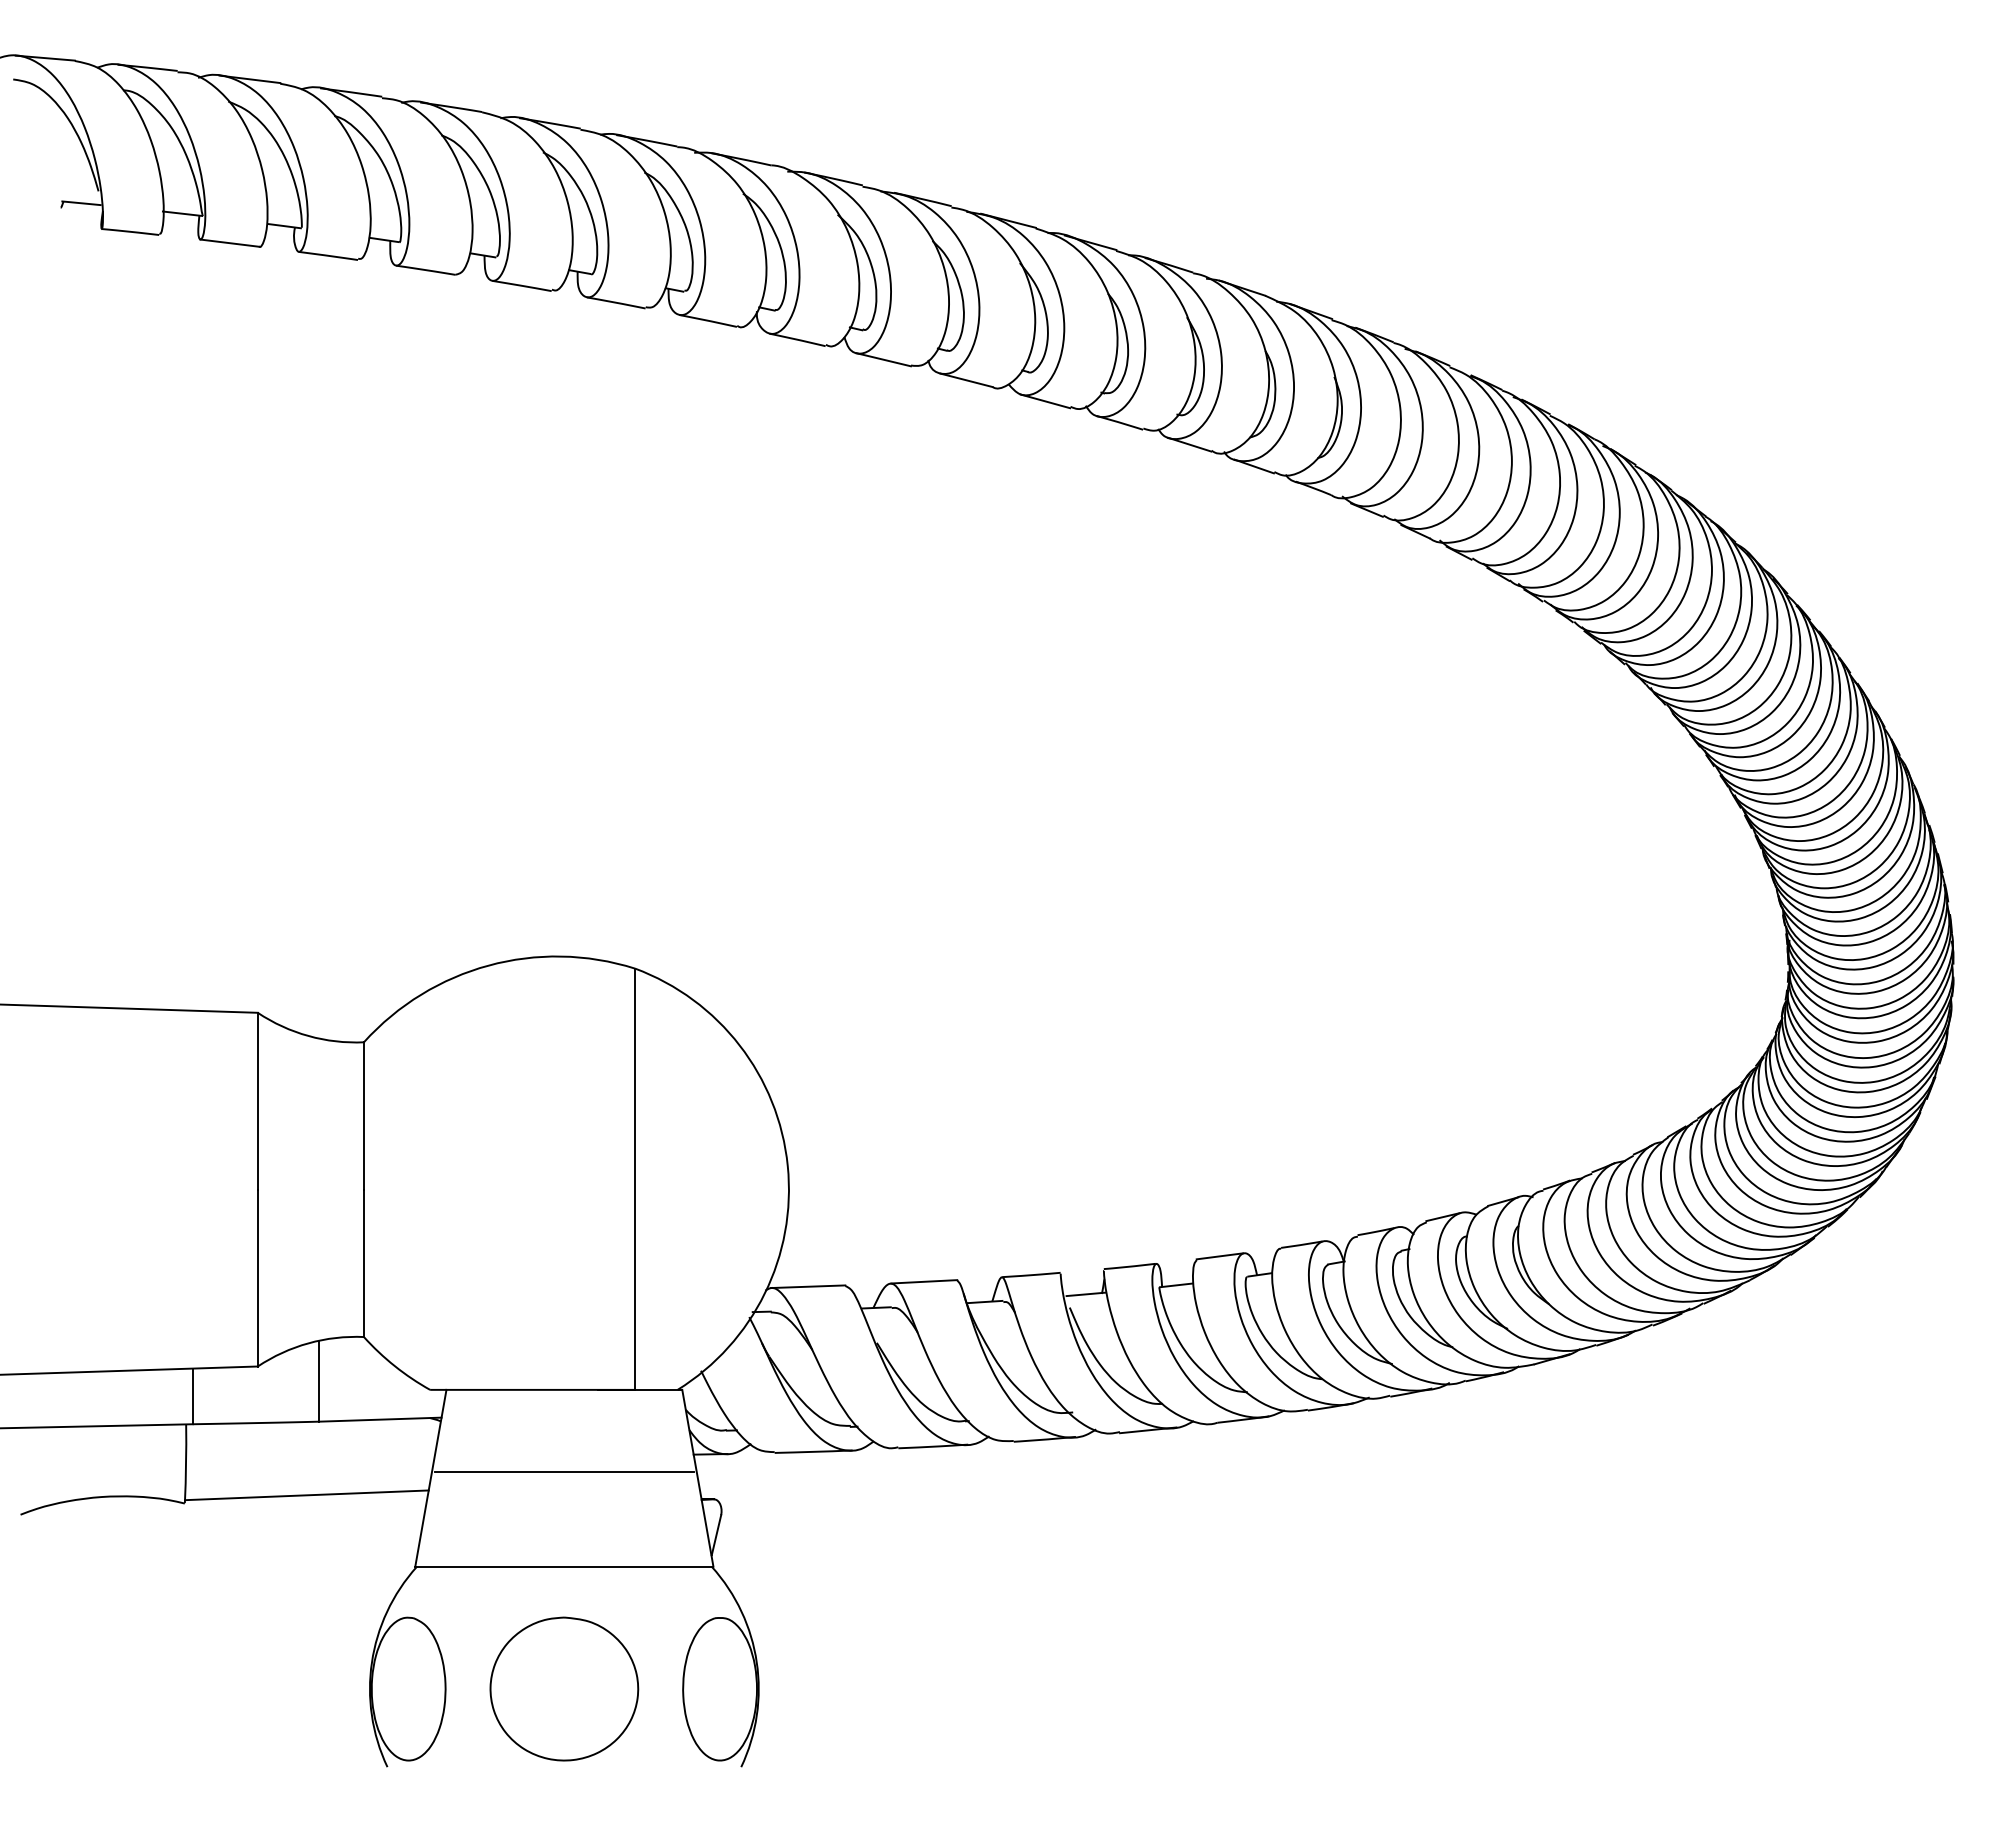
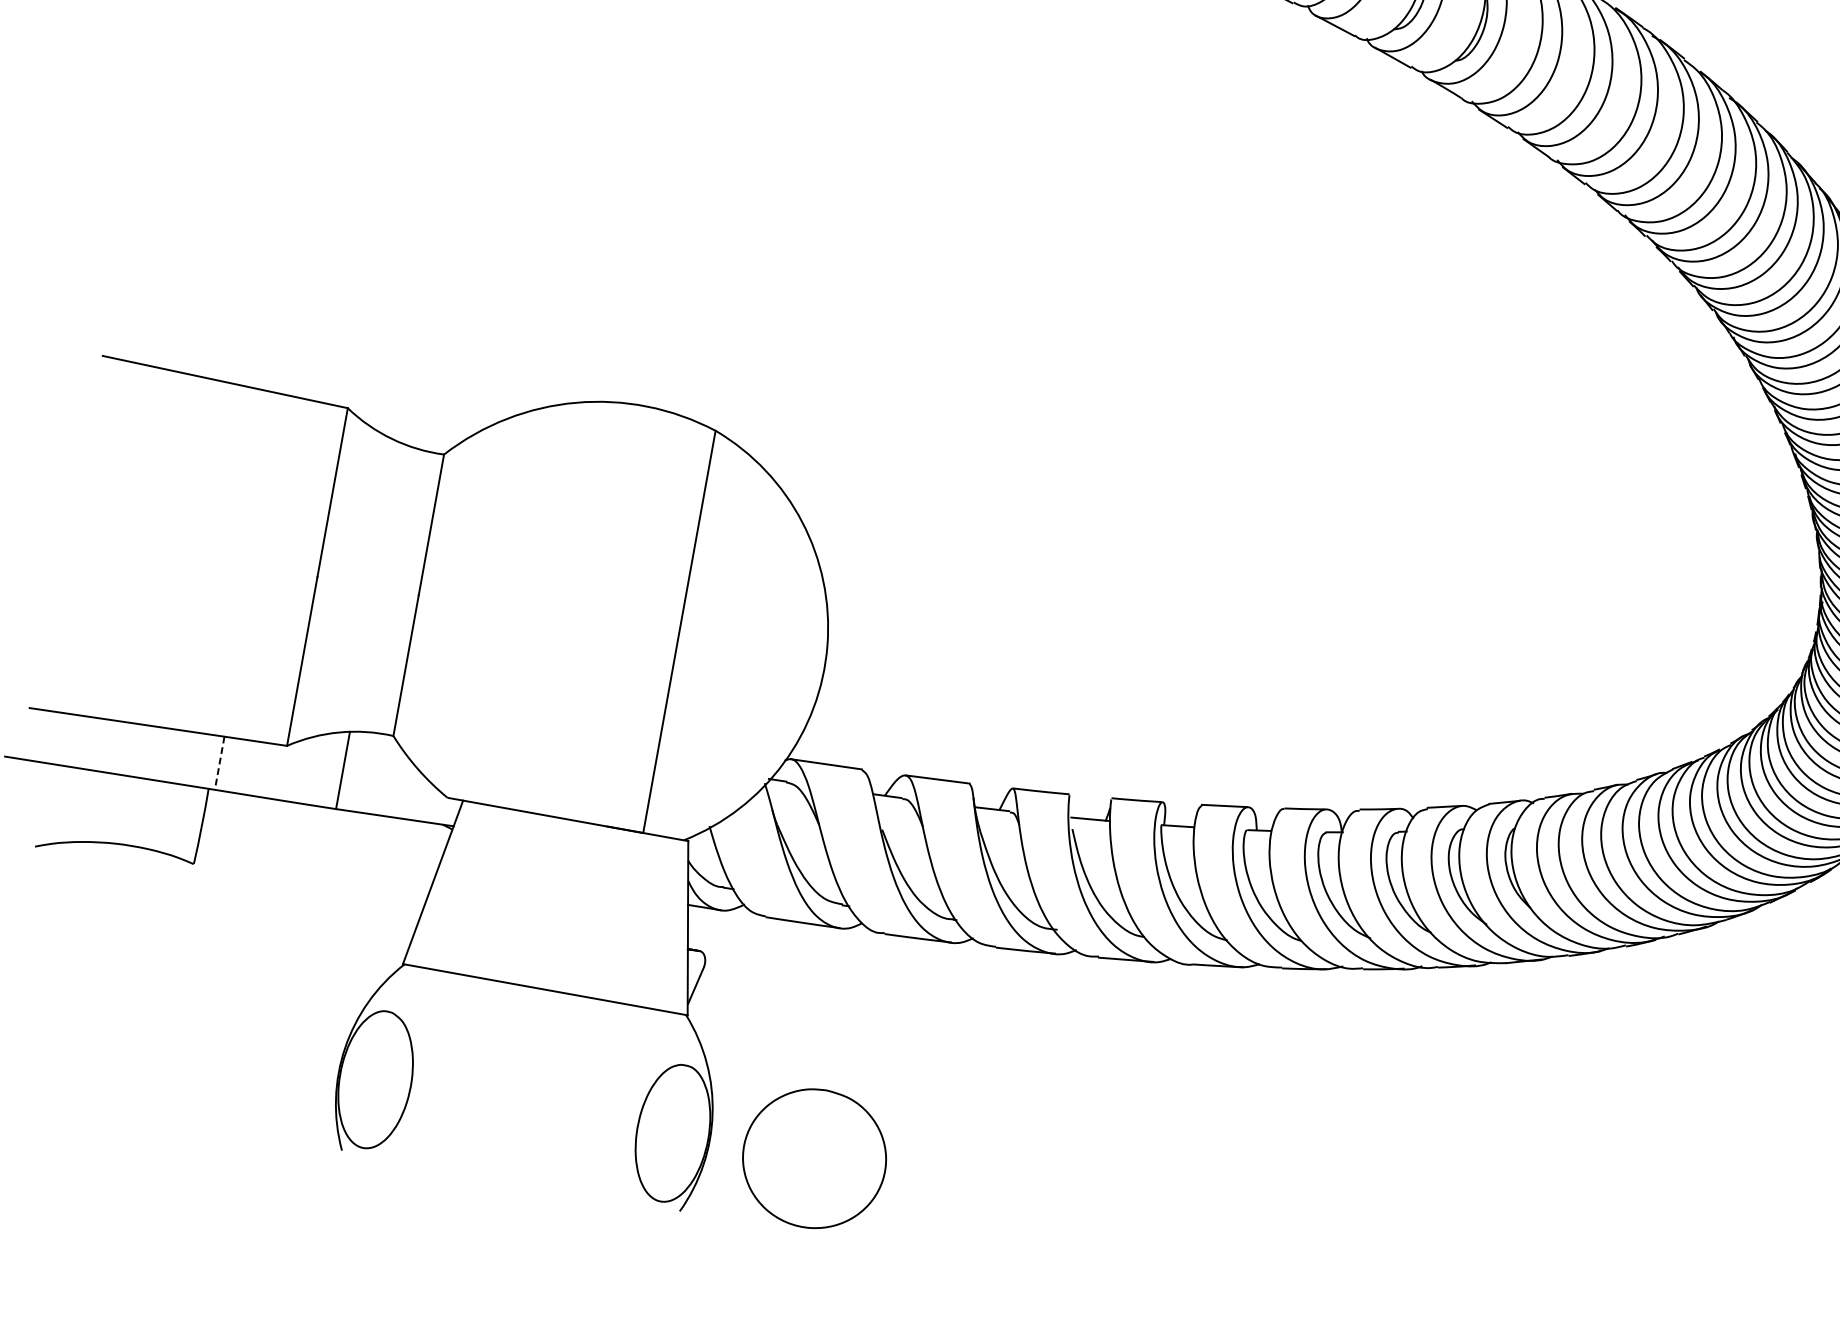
line: (192, 1396) -> (219, 763), solid -> dashed
line: (564, 1472) -> (561, 899), removed
line: (306, 1495) -> (311, 877), removed
part: (564, 1688) -> (814, 1158), moved

